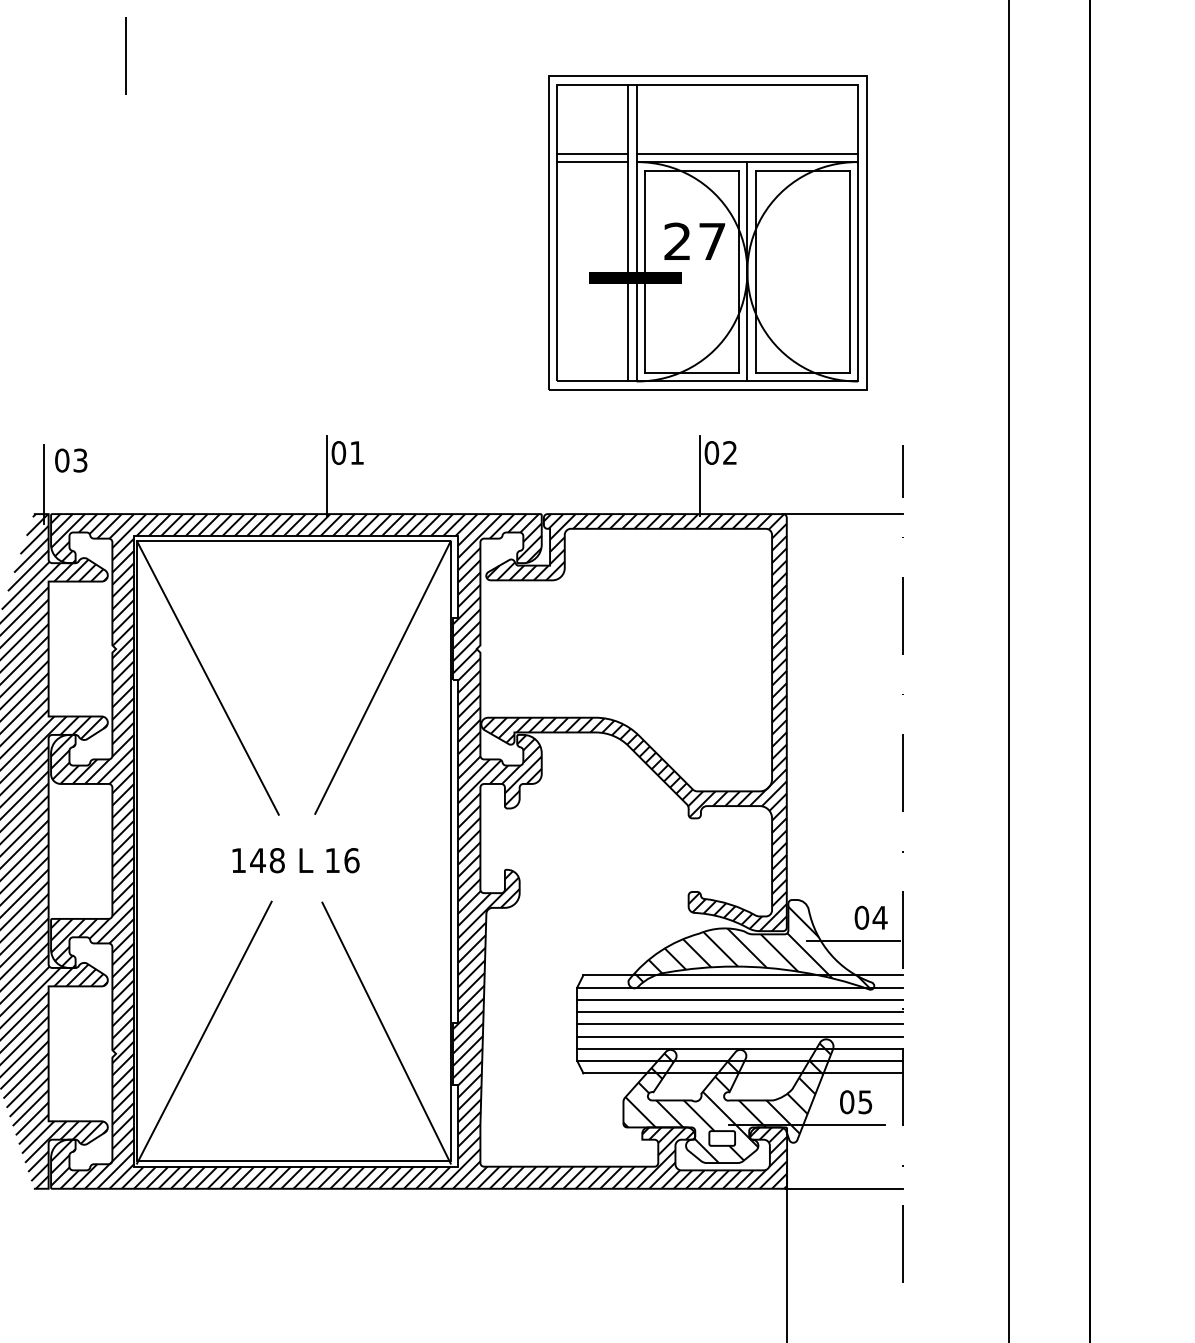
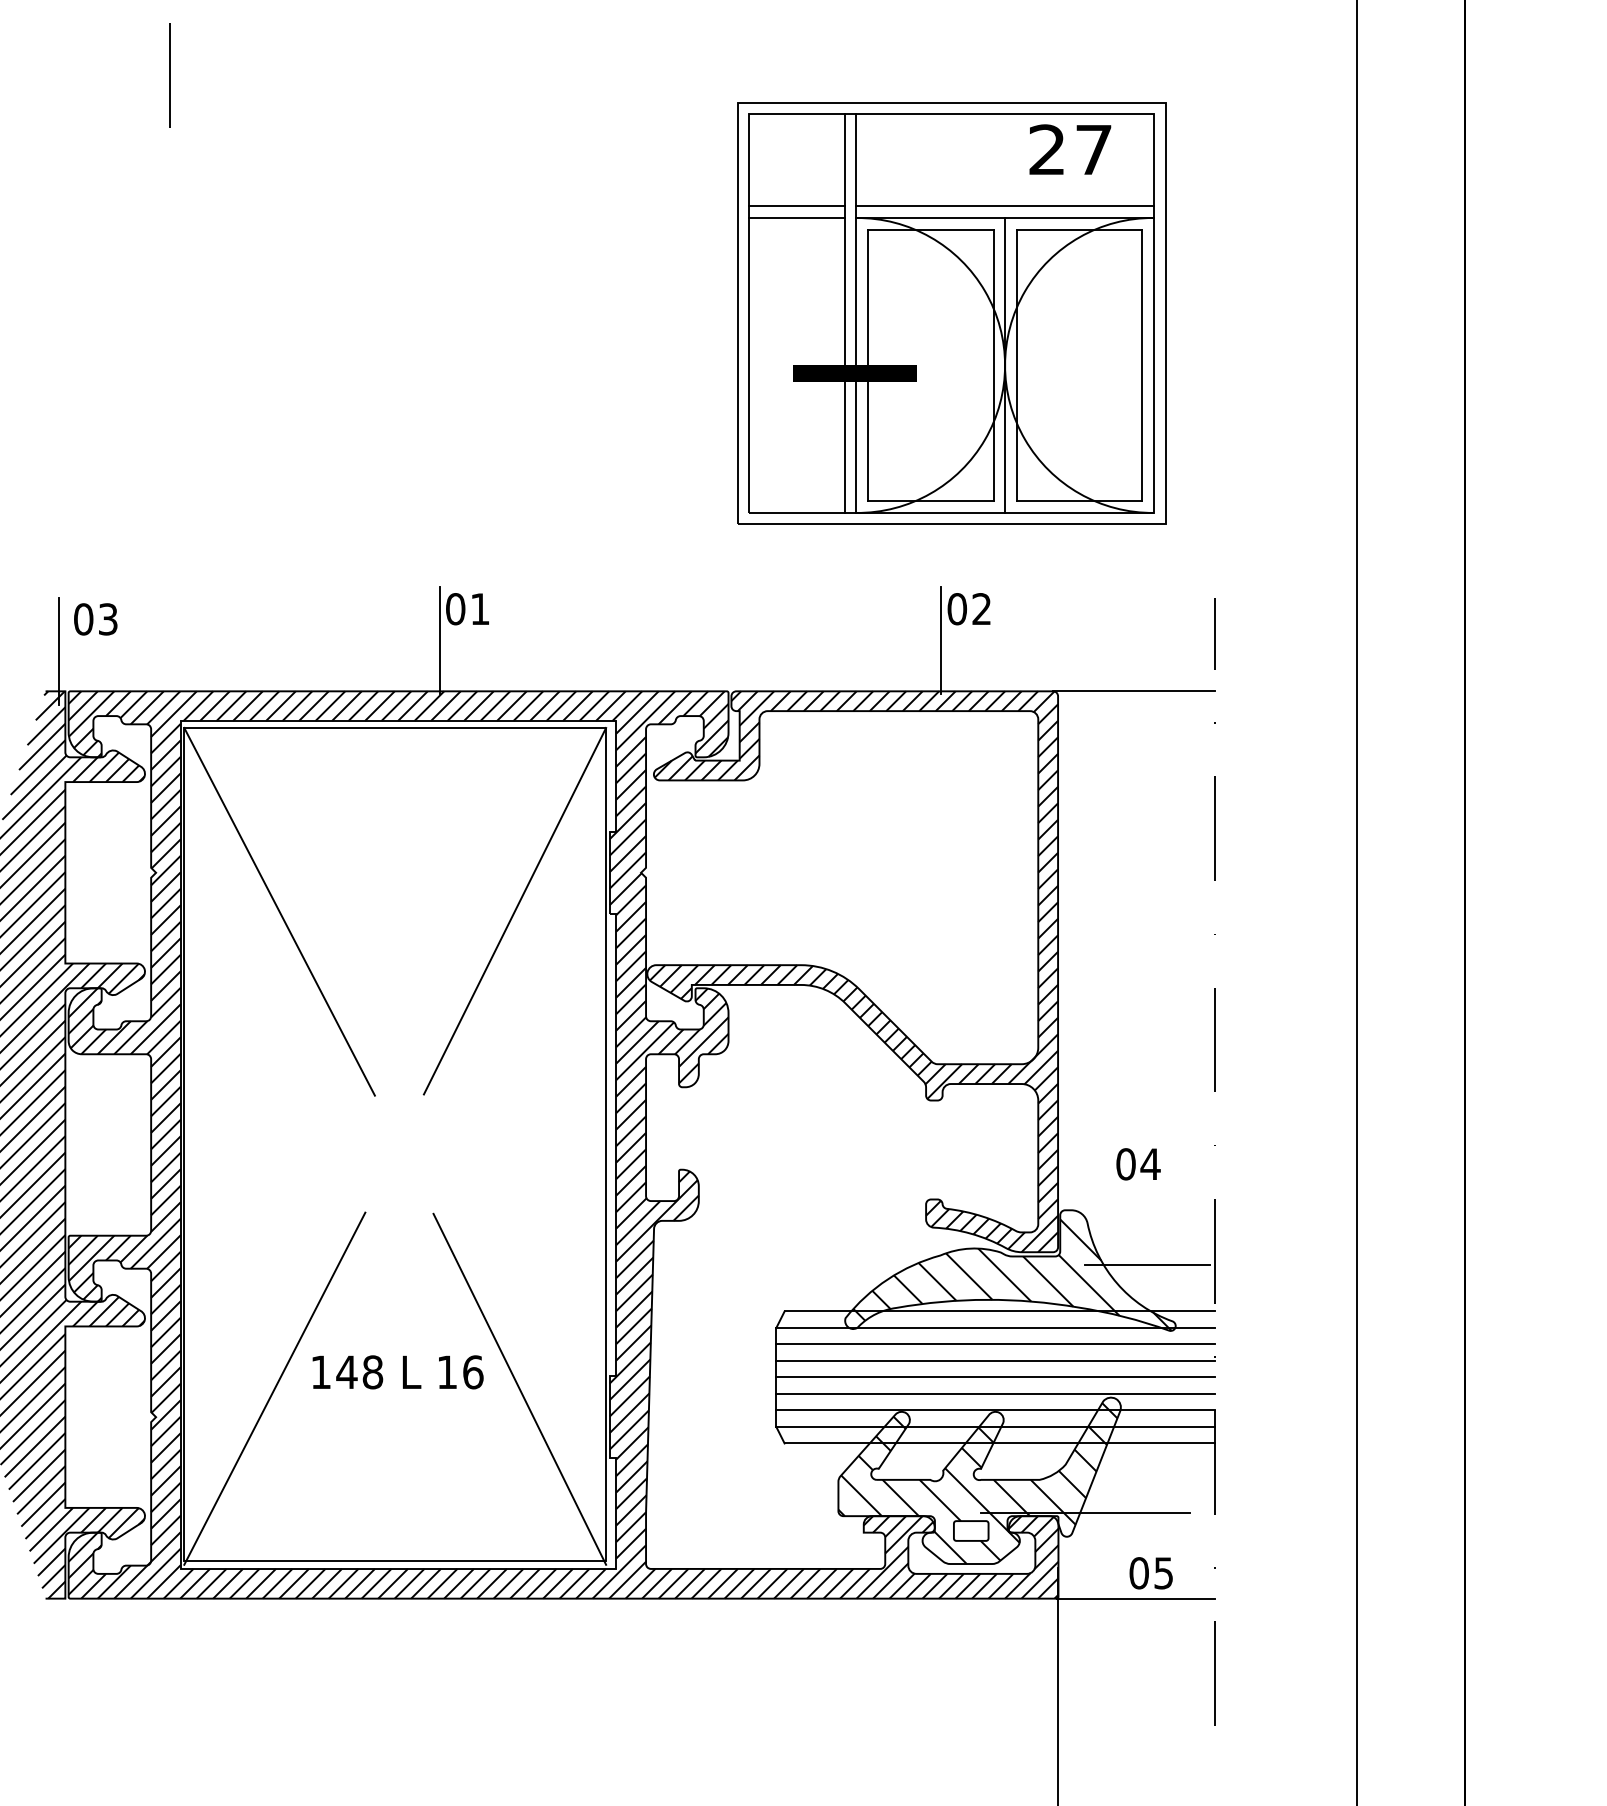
text: (694, 241) -> (1070, 149), moved
text: (295, 860) -> (397, 1372), moved
text: (871, 918) -> (1138, 1164), moved
text: (855, 1102) -> (1150, 1573), moved

